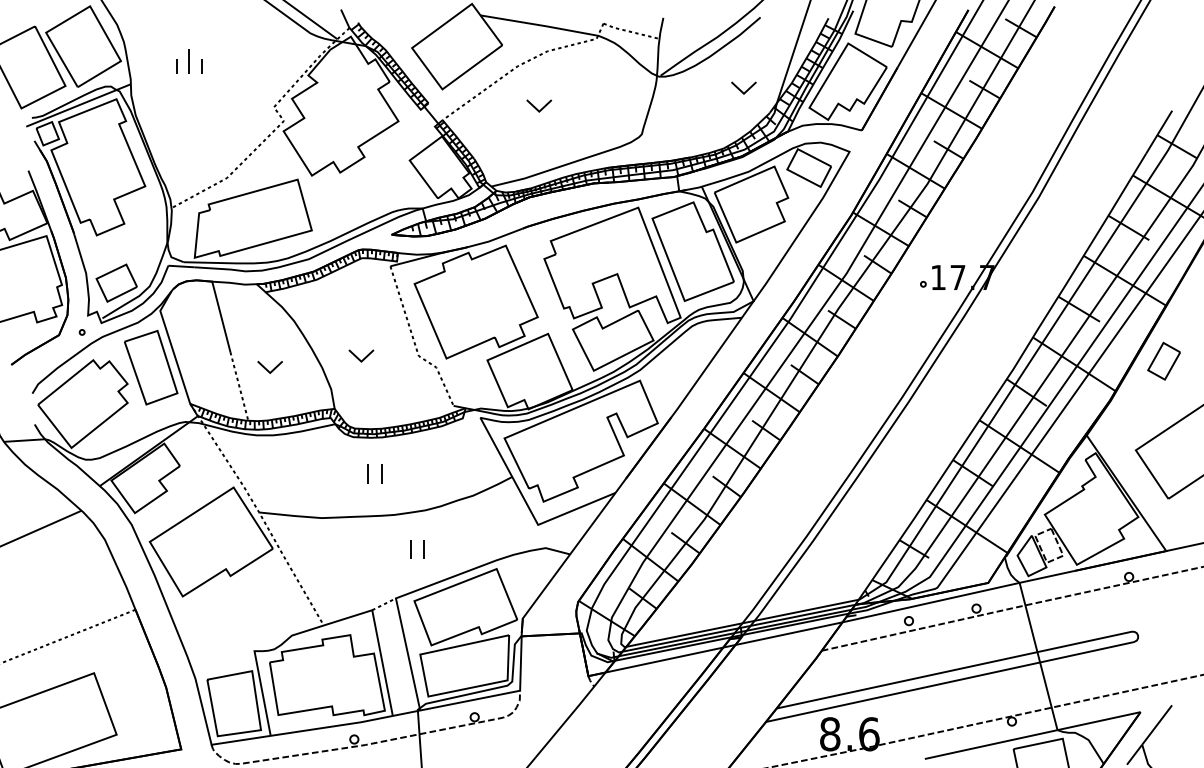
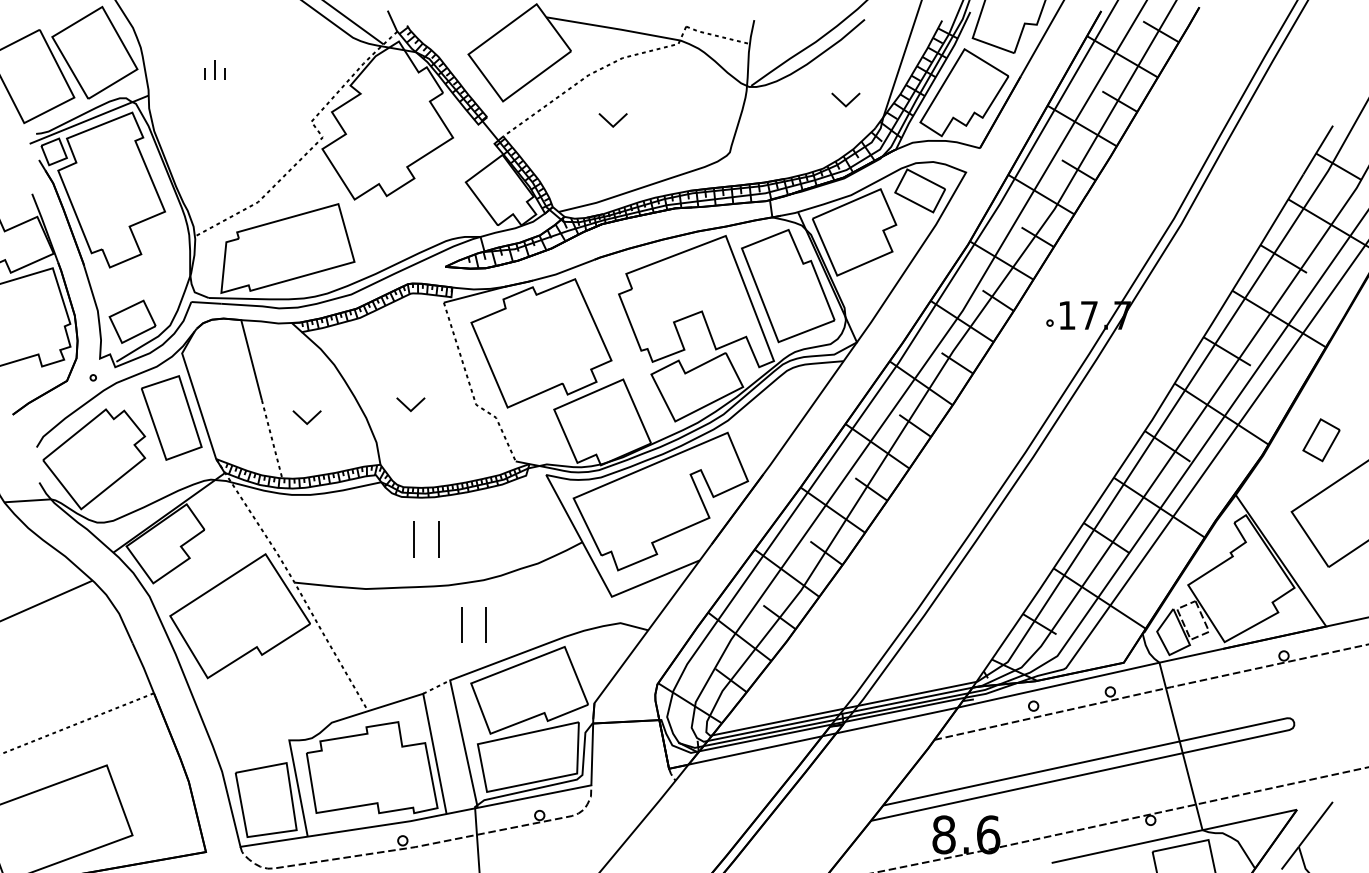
part: (189, 61) -> (215, 69), size x0.7
part: (1163, 360) -> (1320, 439), moved
part: (374, 473) -> (425, 538), size x1.6
part: (417, 549) -> (474, 624), size x1.6

